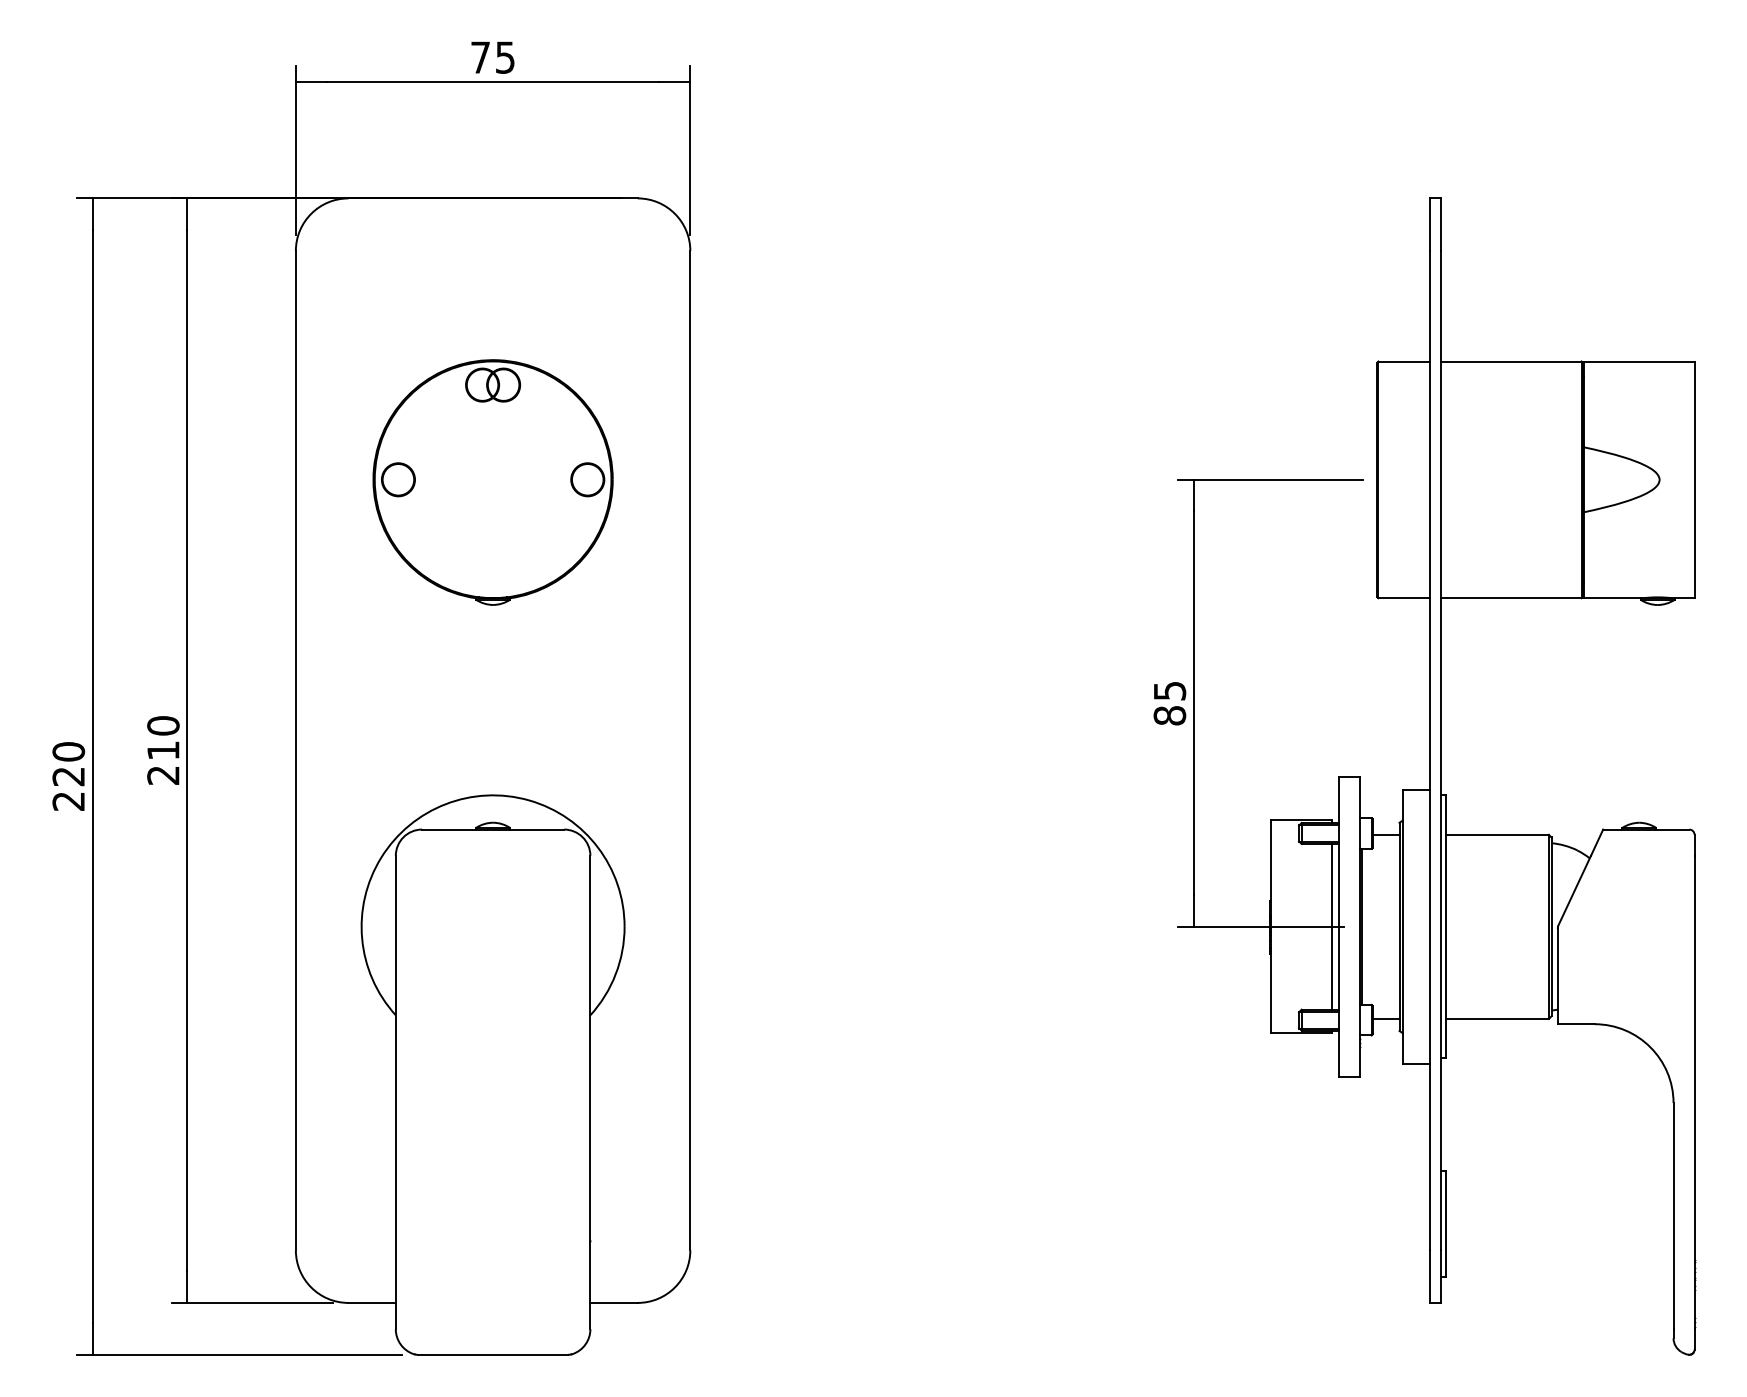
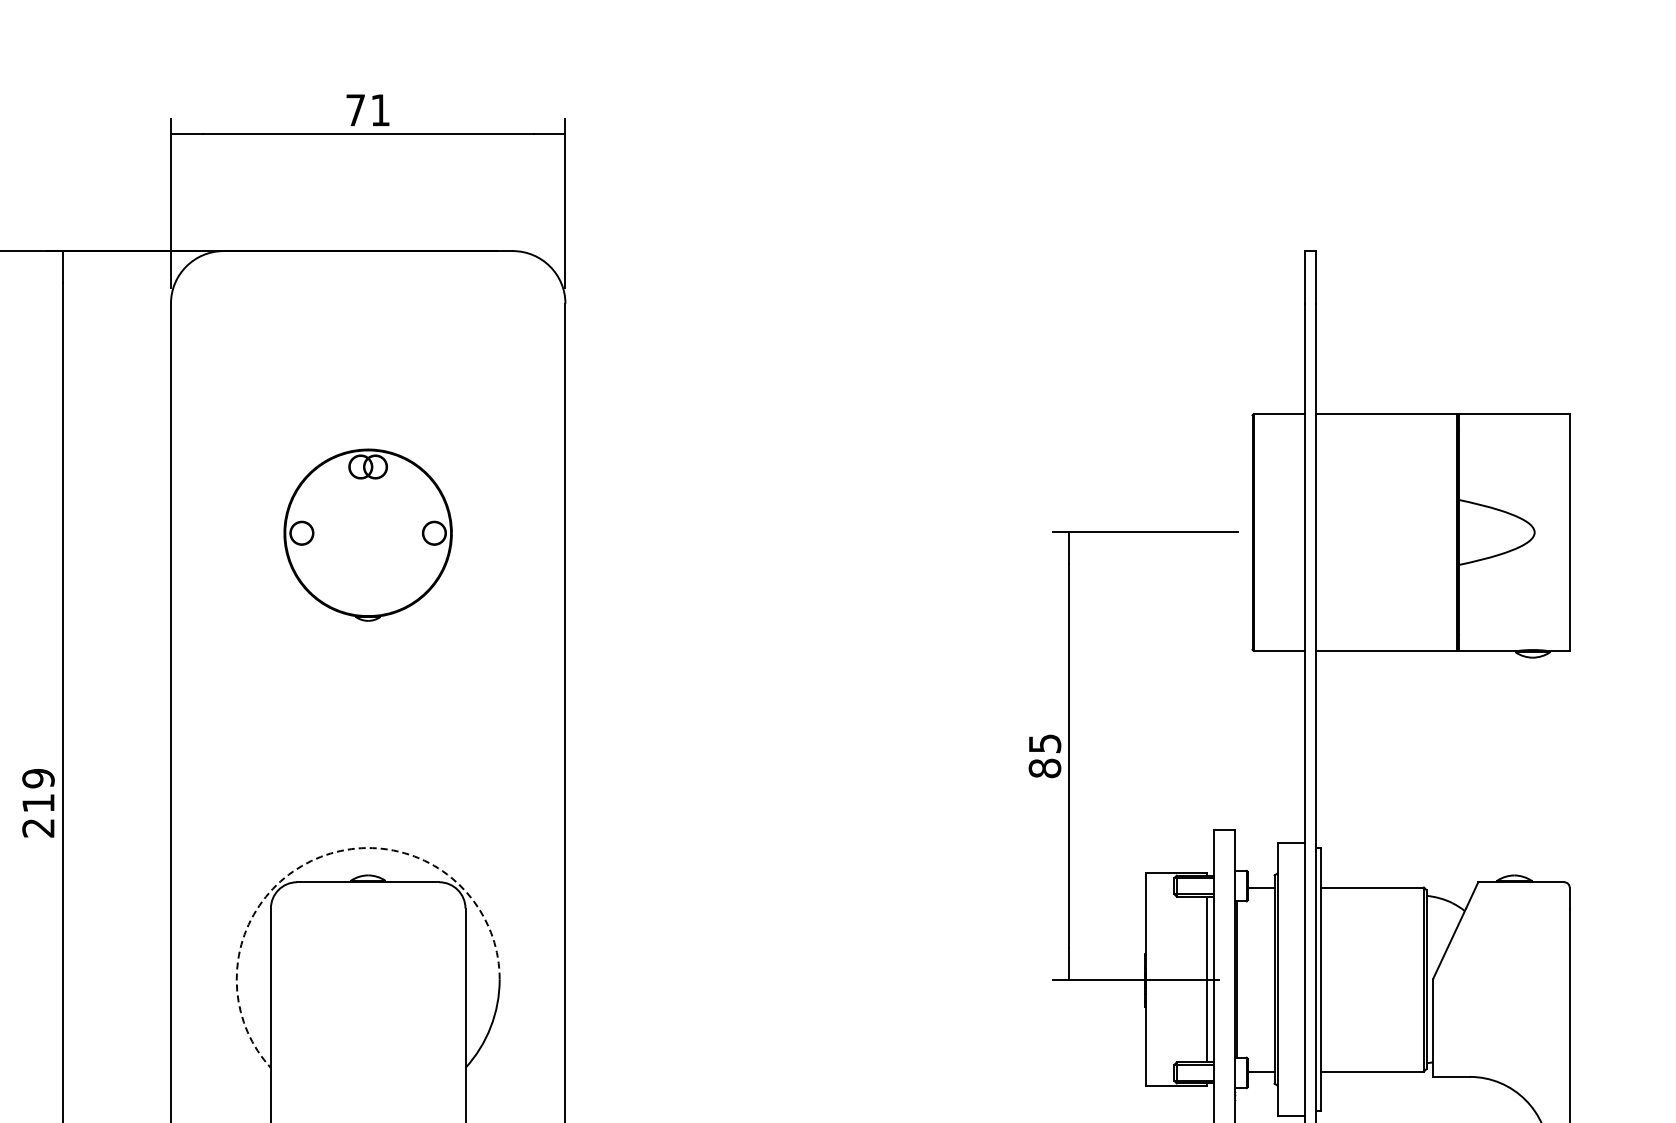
text: (505, 57) -> (380, 110), 75 -> 71
part: (492, 482) -> (367, 535), size x0.7
text: (163, 725) -> (38, 778), 210 -> 219
arc: (445, 804) -> (320, 857), solid -> dashed

